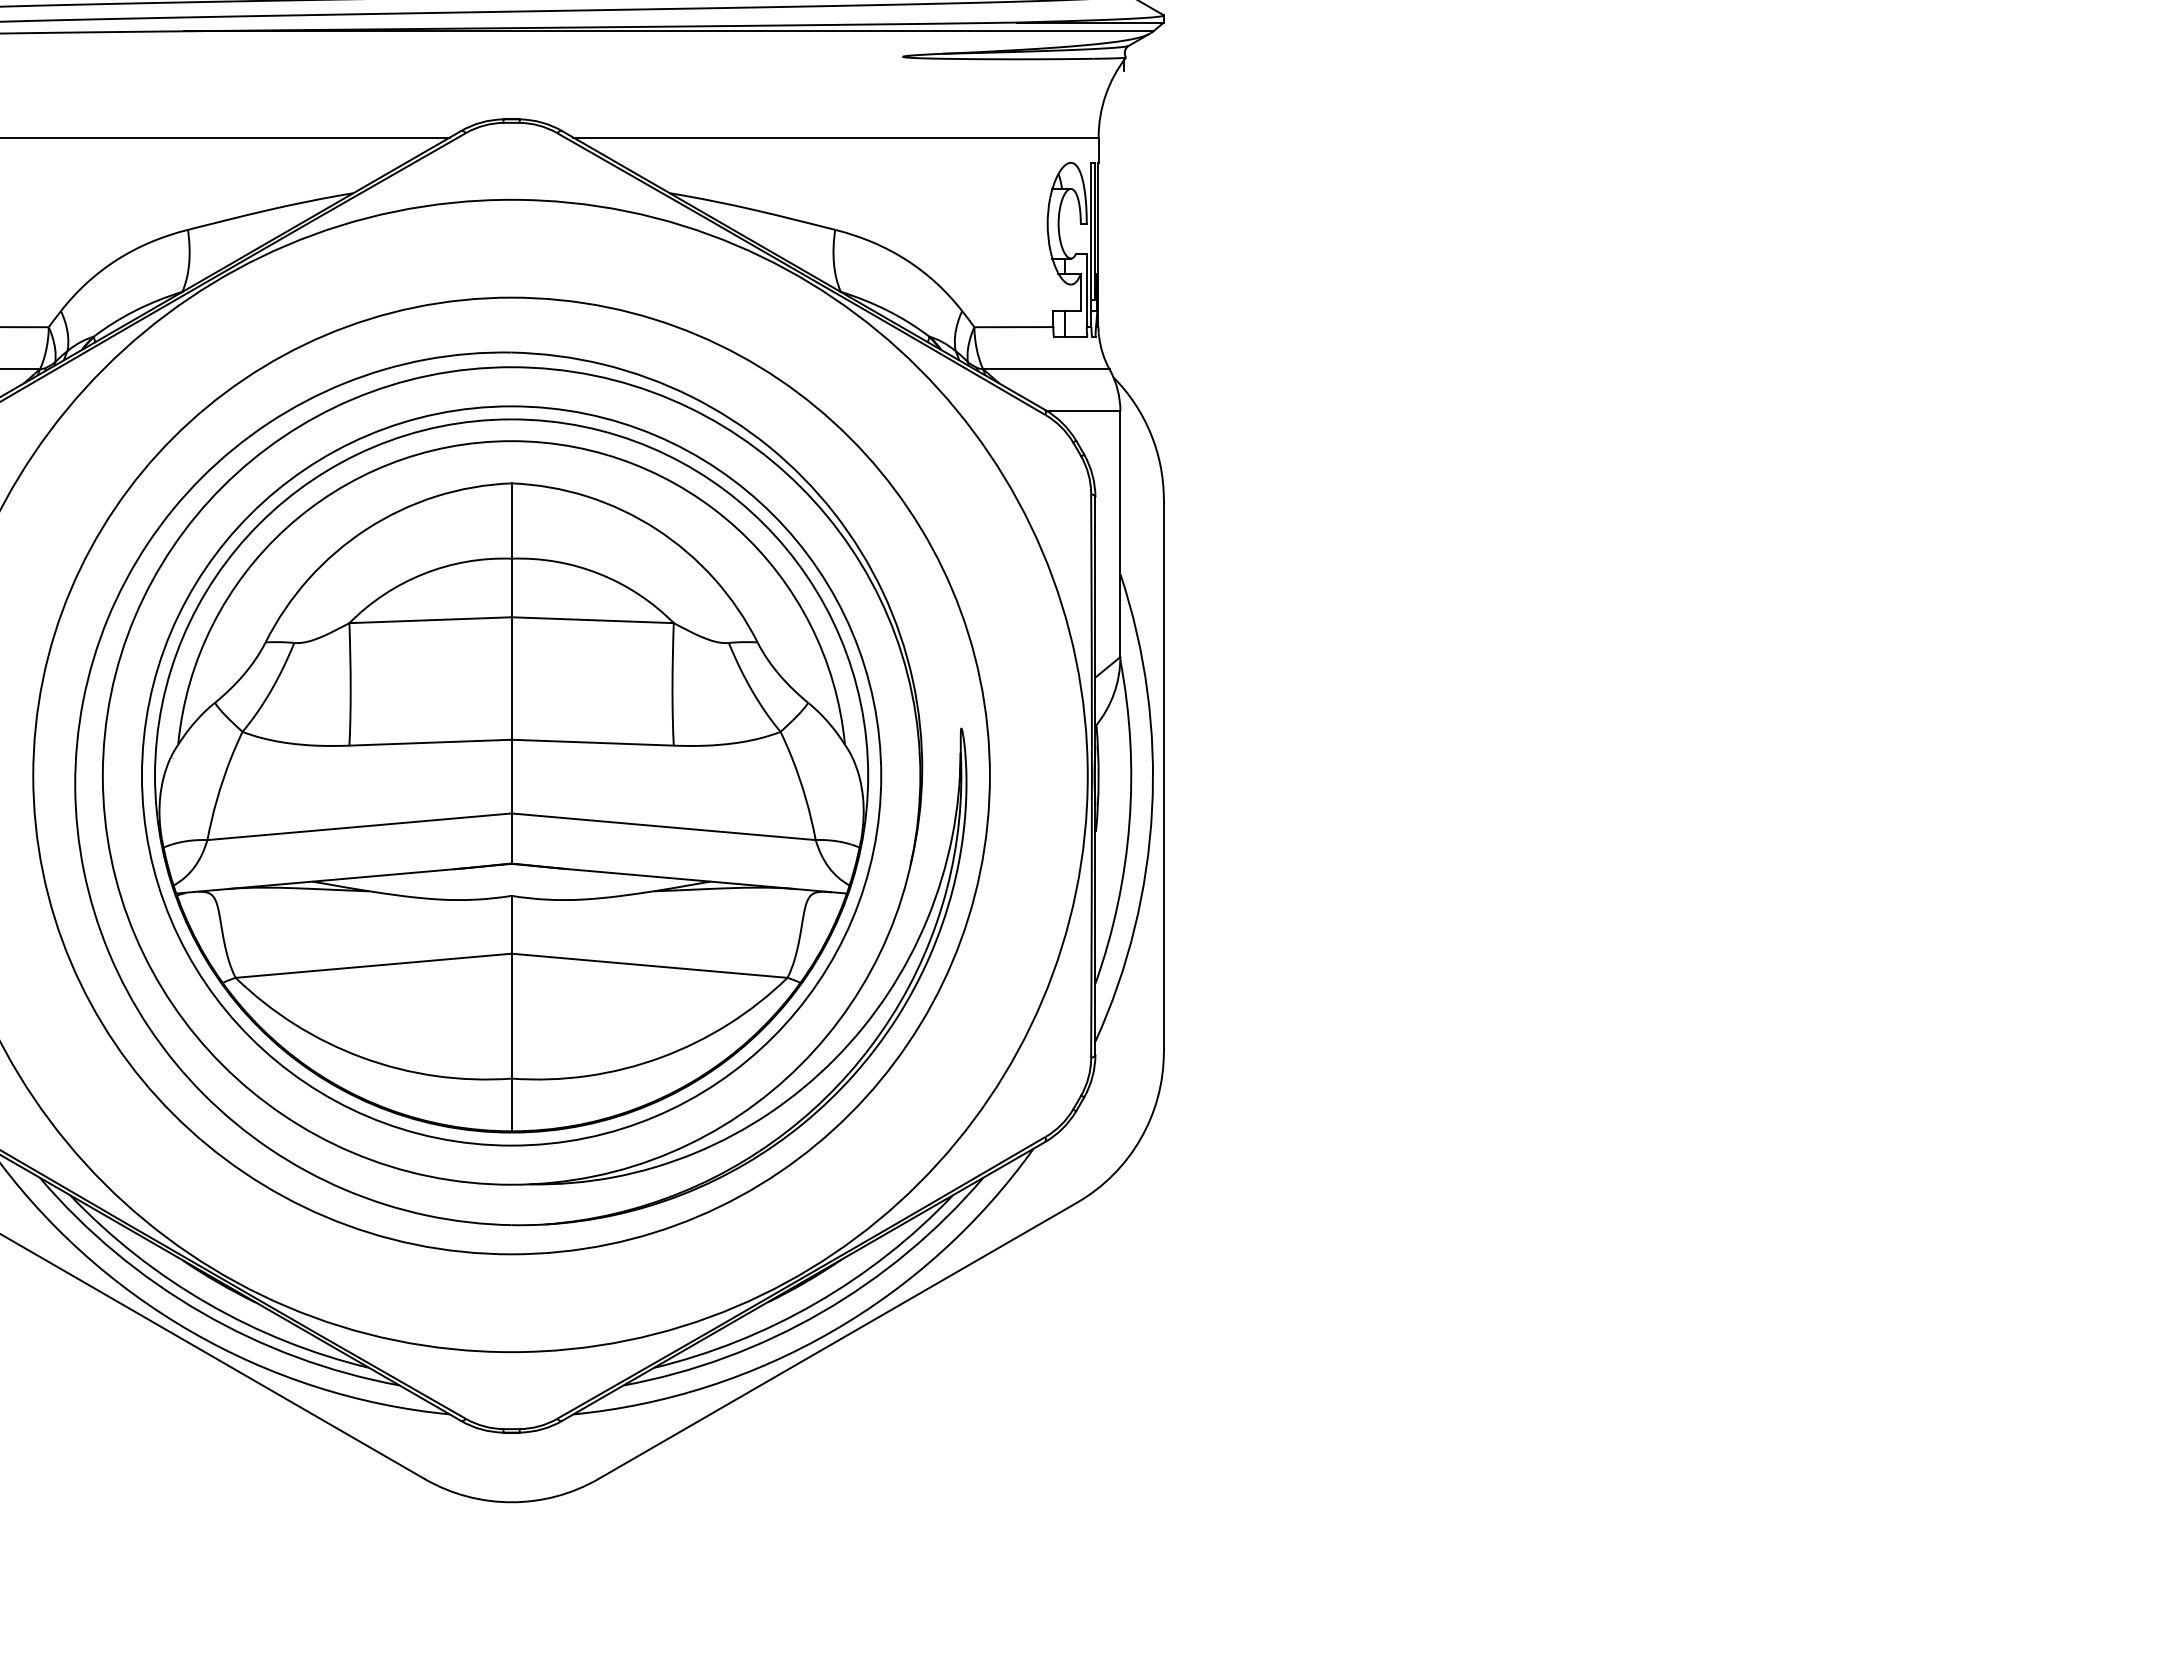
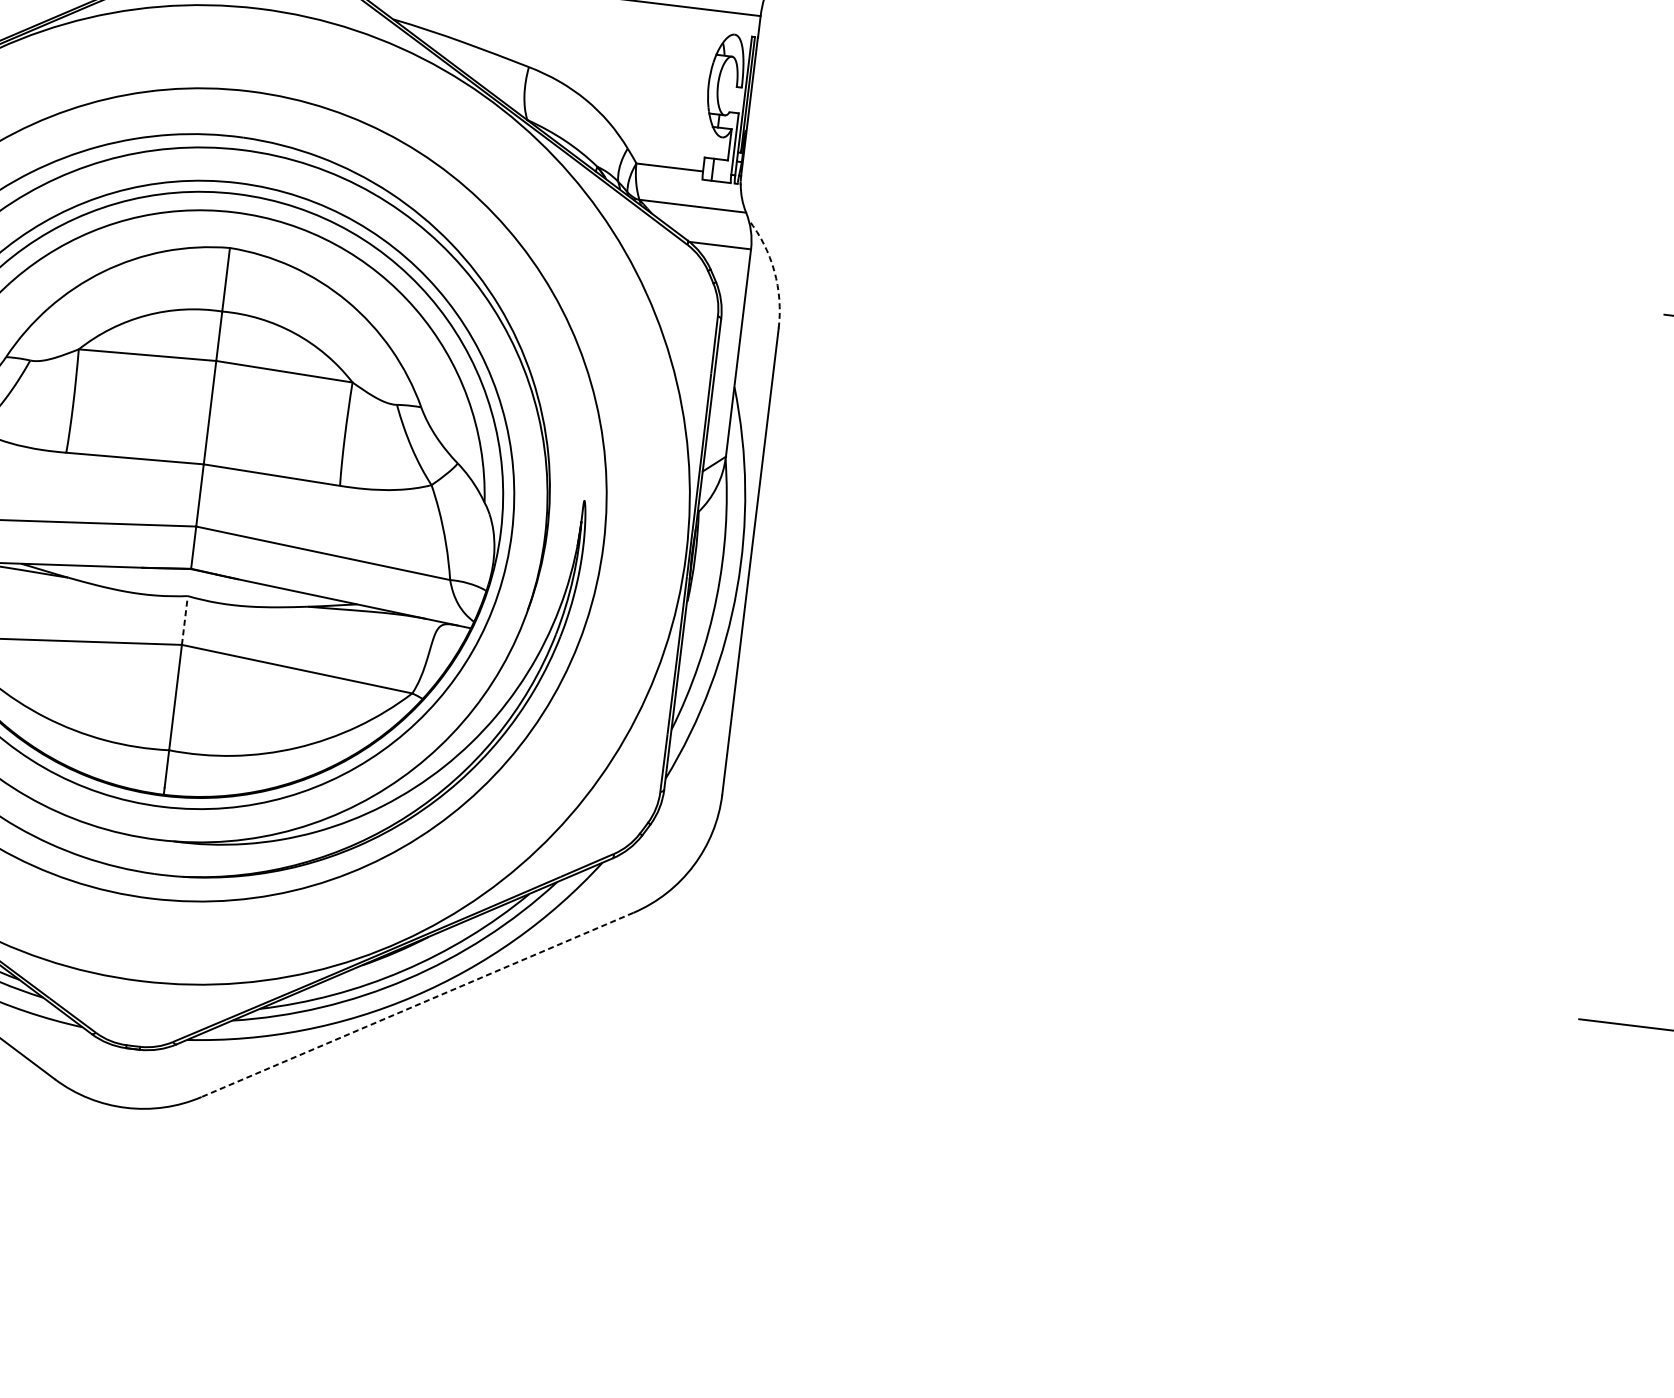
arc: (1150, 433) -> (774, 271), solid -> dashed
line: (511, 924) -> (184, 620), solid -> dashed
line: (837, 1341) -> (417, 1005), solid -> dashed

